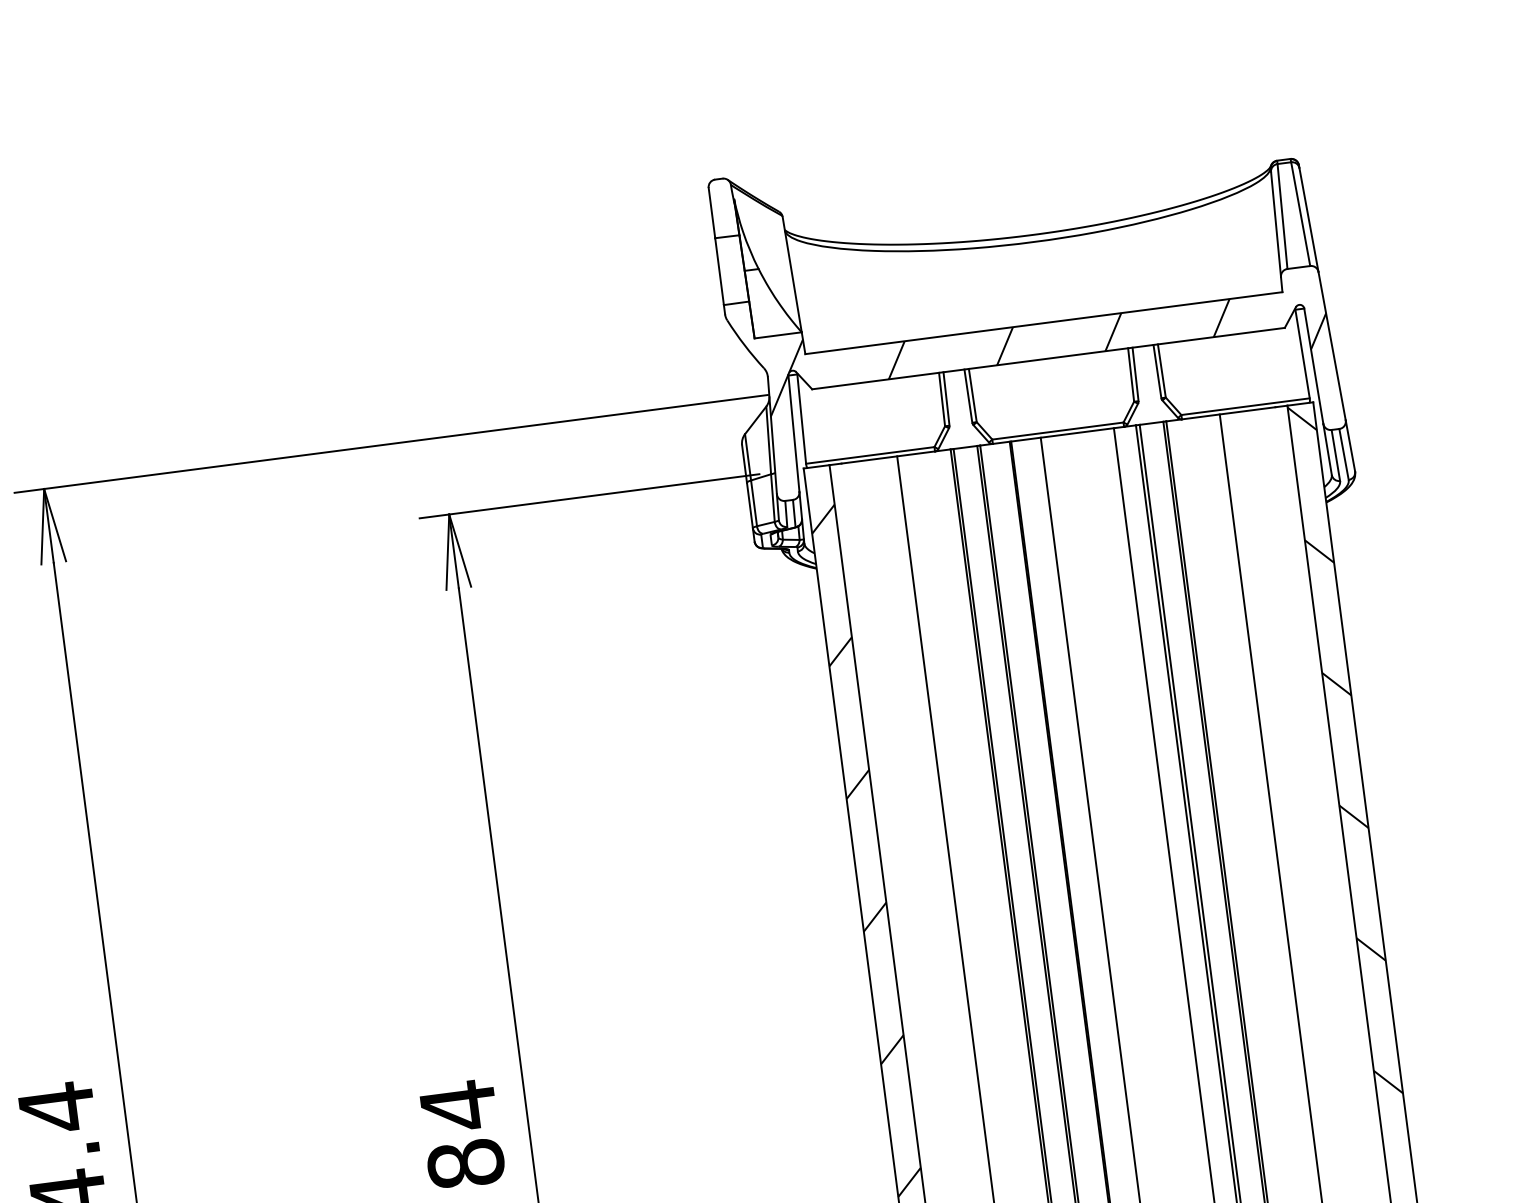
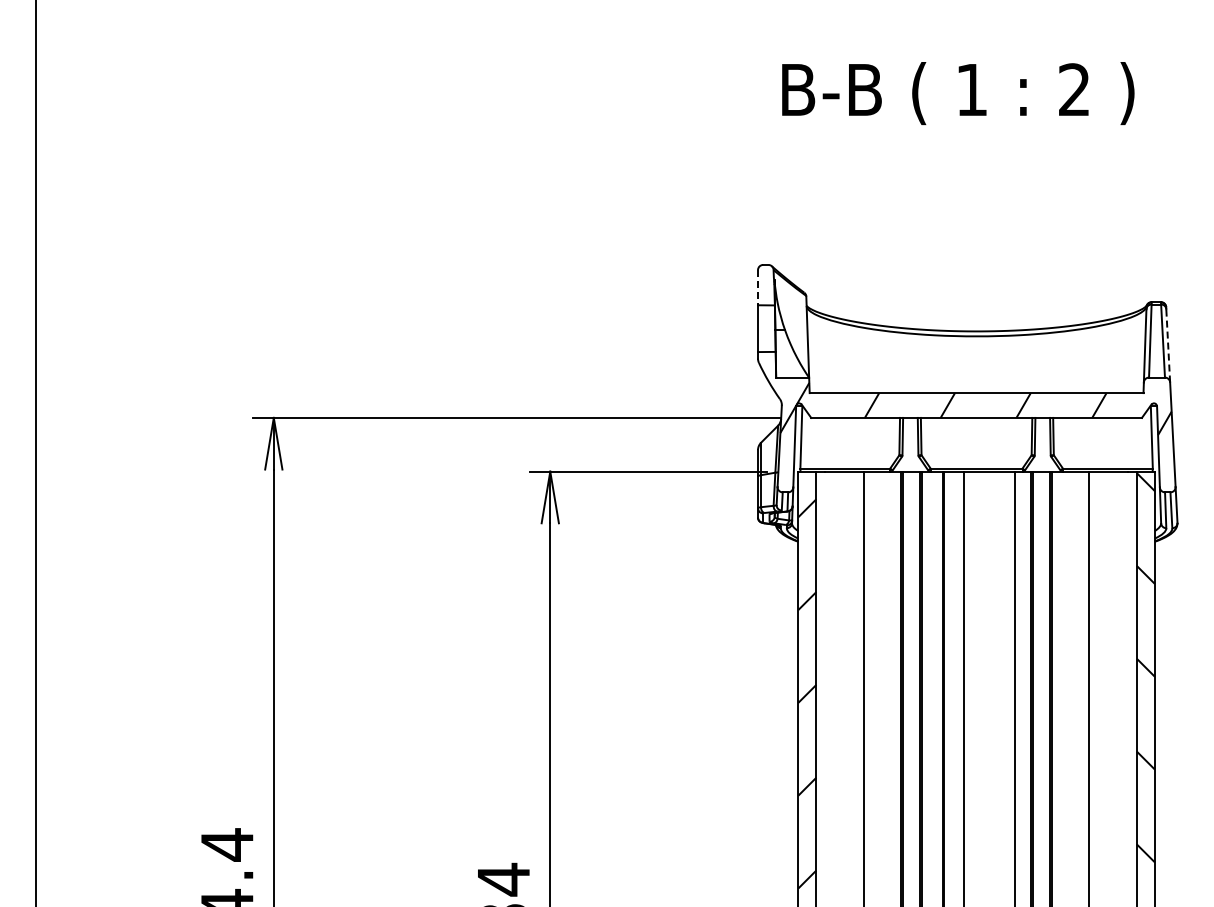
line: (712, 212) -> (758, 287), solid -> dashed
line: (1309, 219) -> (1168, 345), solid -> dashed

